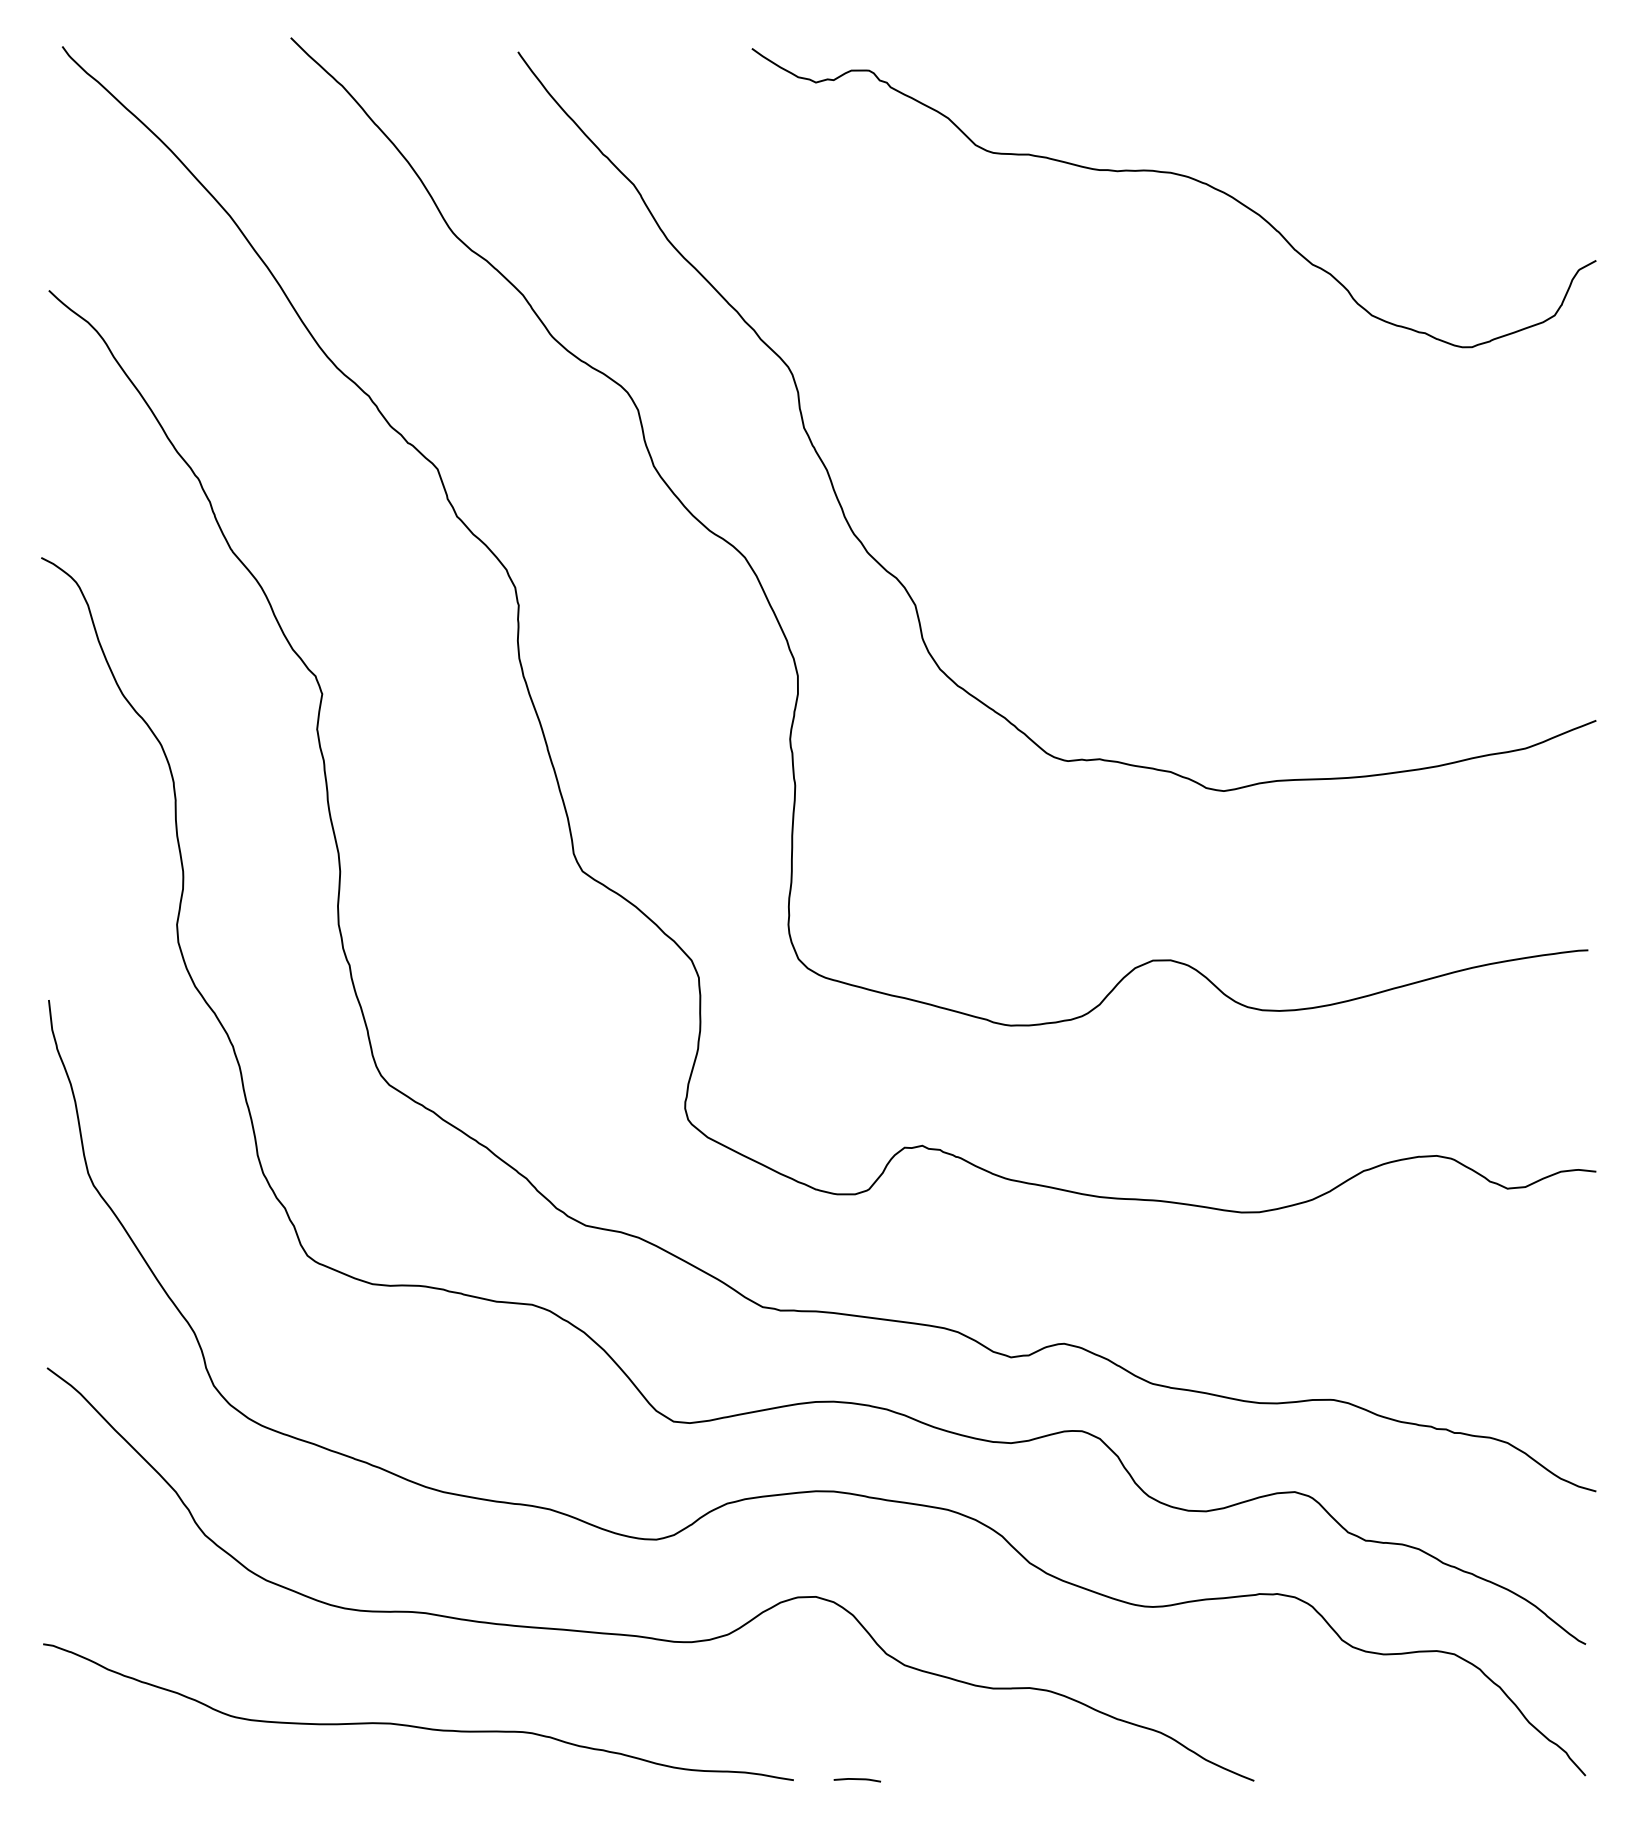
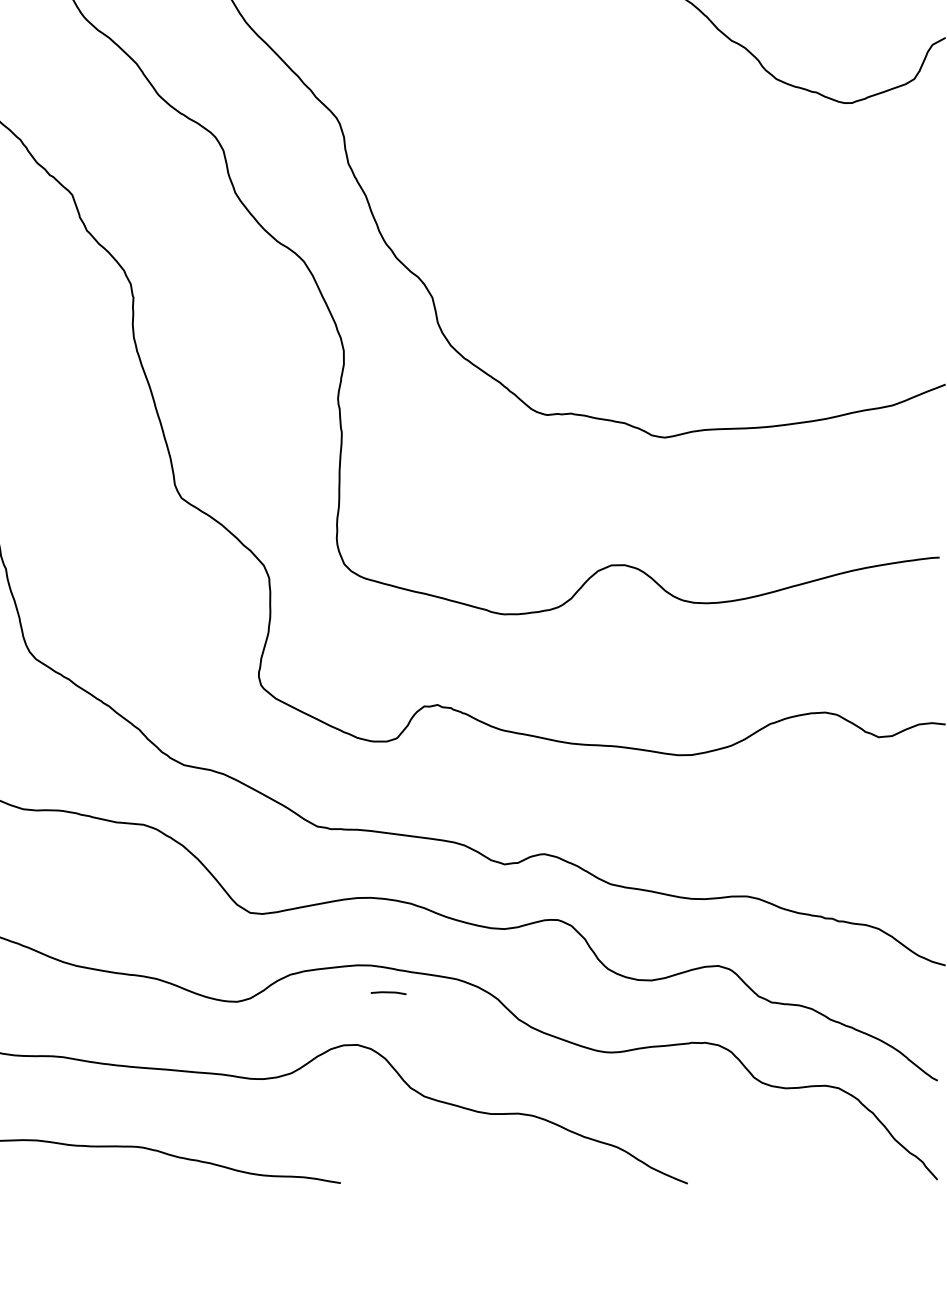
line: (857, 1779) -> (388, 992), moved

